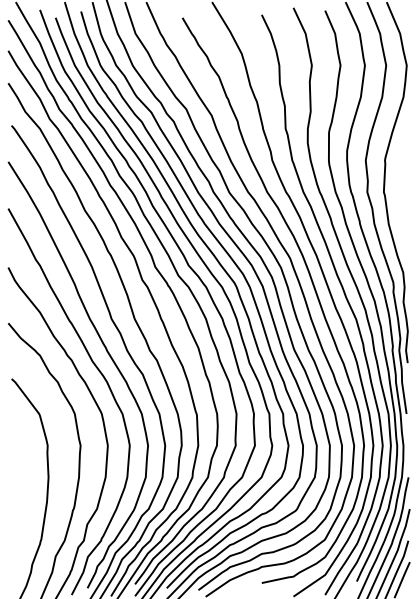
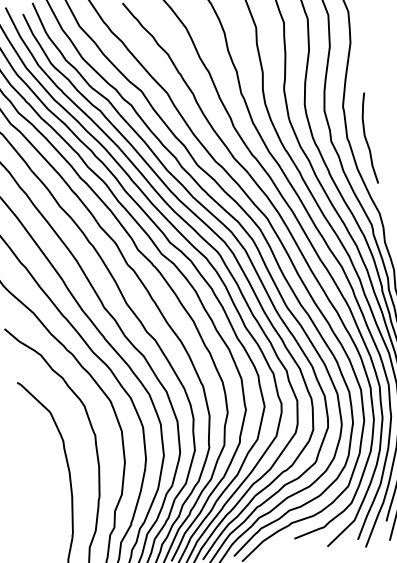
curve: (403, 195) -> (366, 138), added

